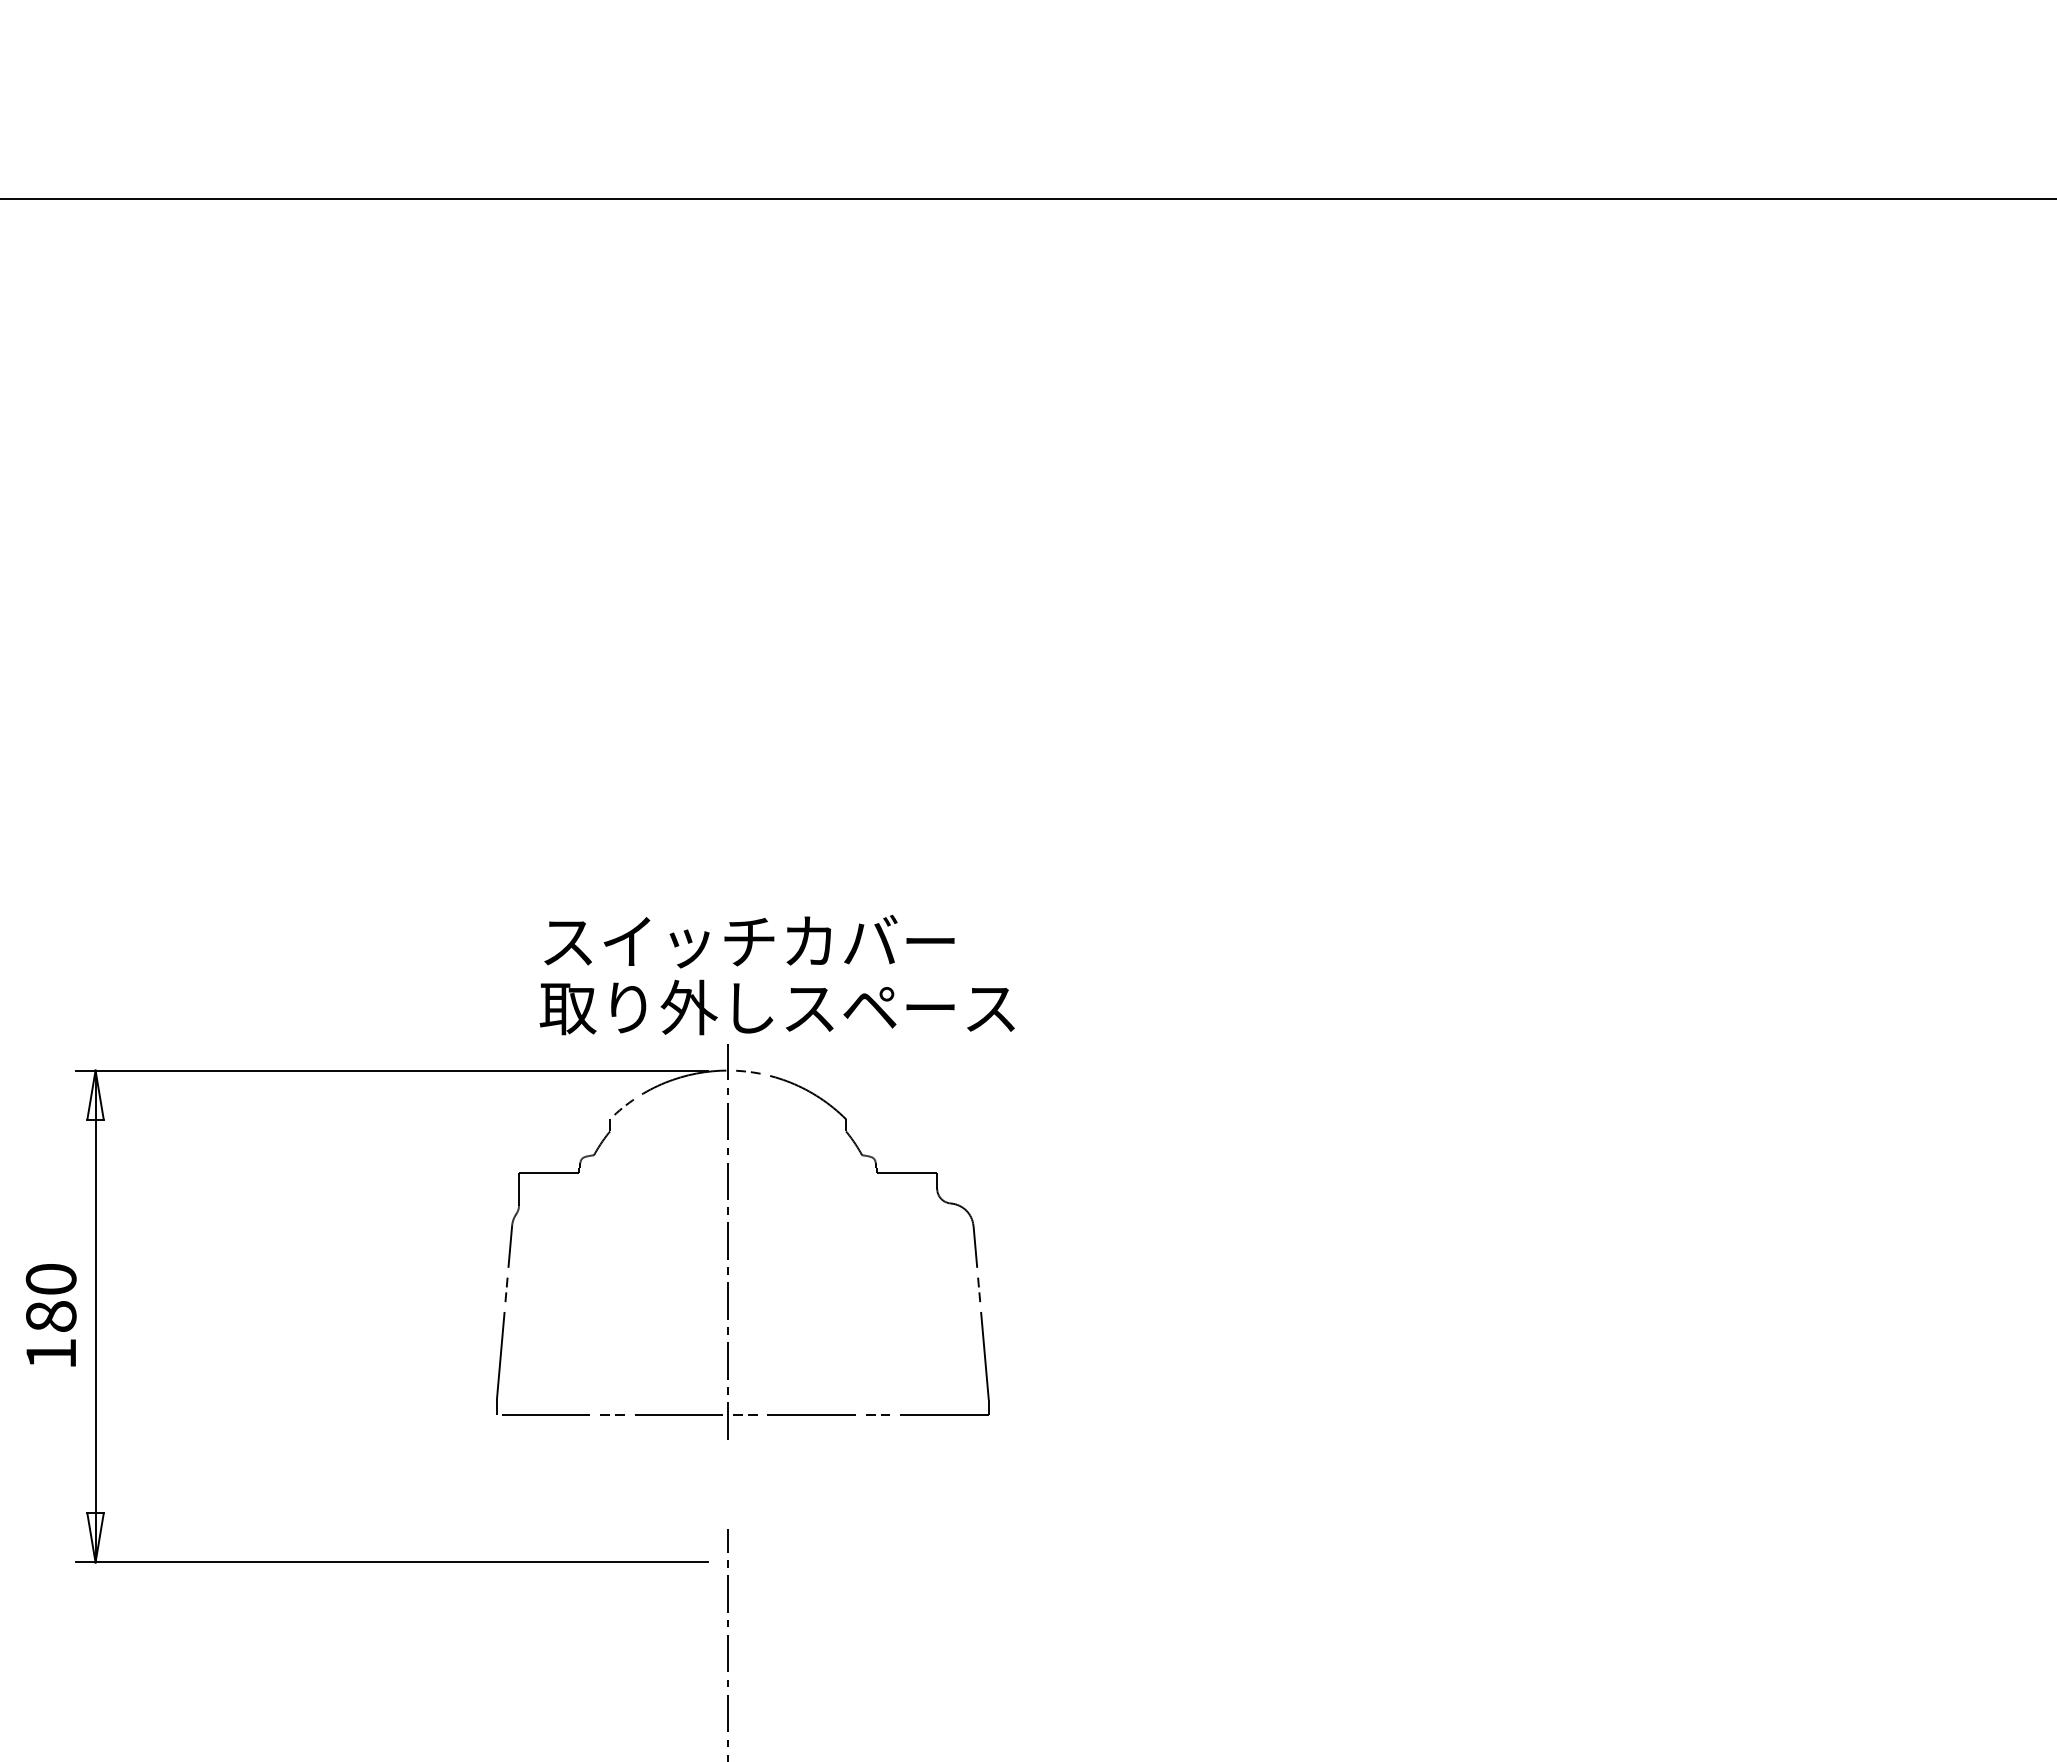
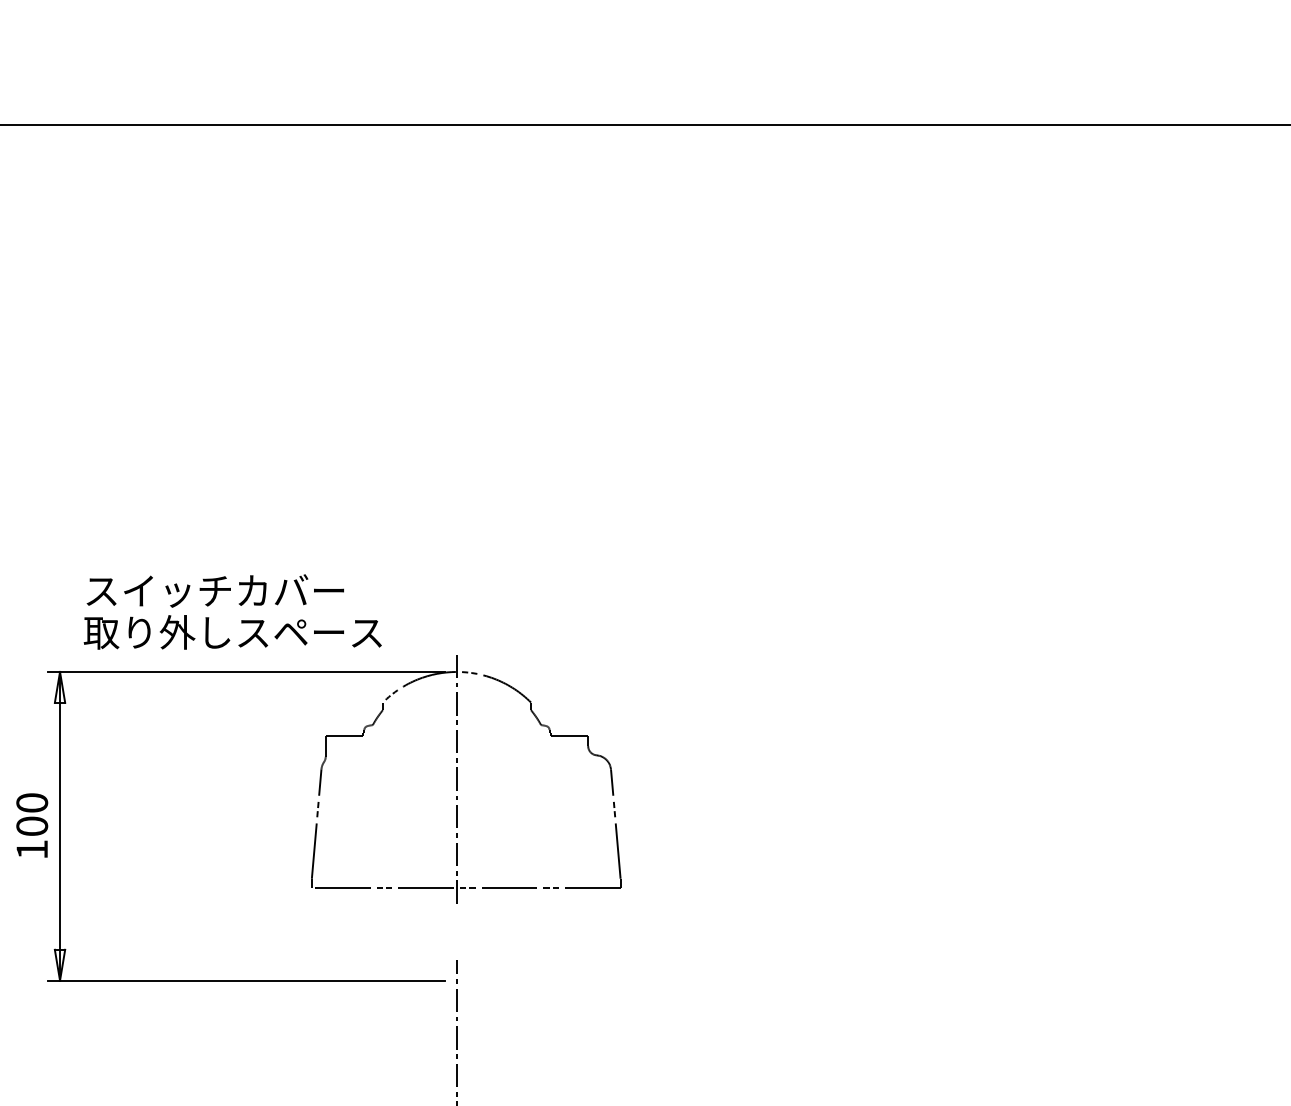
text: (776, 974) -> (232, 611), moved
text: (51, 1315) -> (32, 825), 180 -> 100

